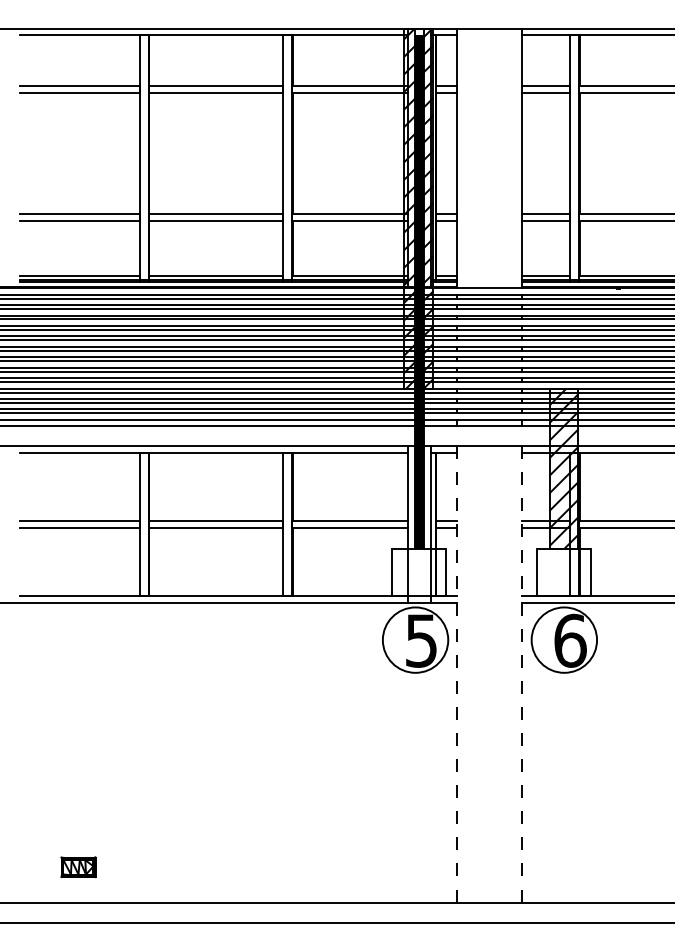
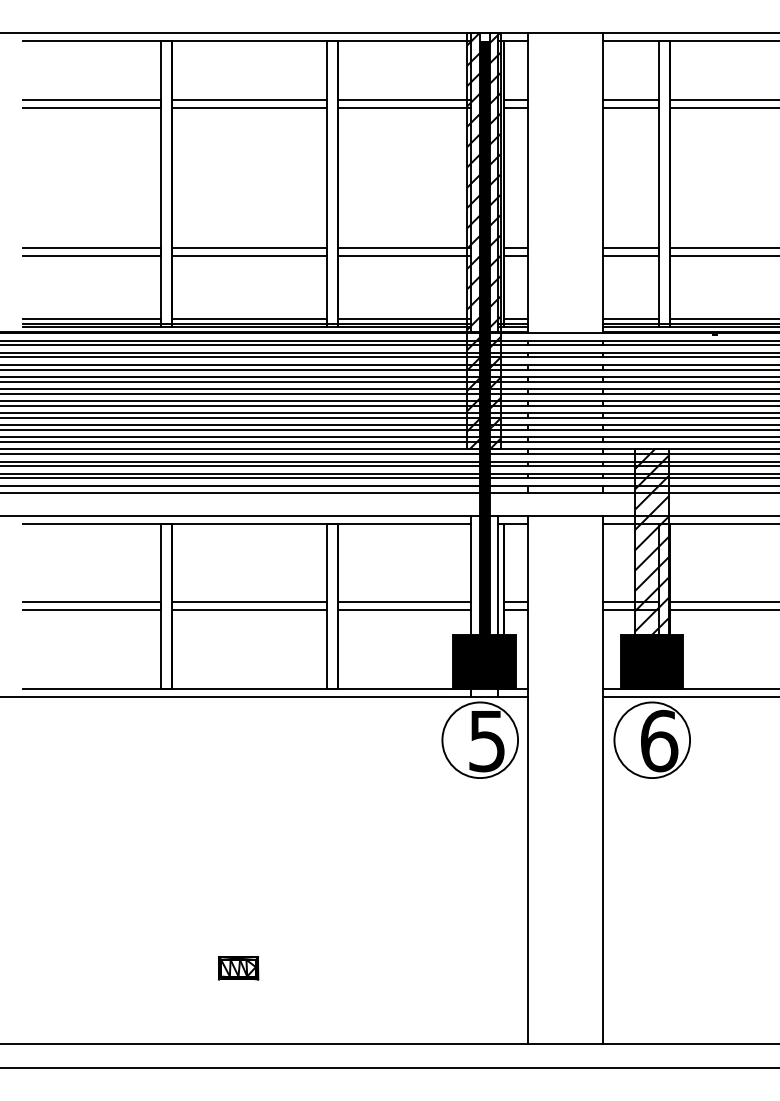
fill: (418, 572) -> (483, 662), added
fill: (563, 572) -> (651, 662), added
line: (522, 673) -> (603, 778), dashed -> solid
line: (456, 674) -> (527, 779), dashed -> solid
part: (78, 866) -> (238, 967), moved

